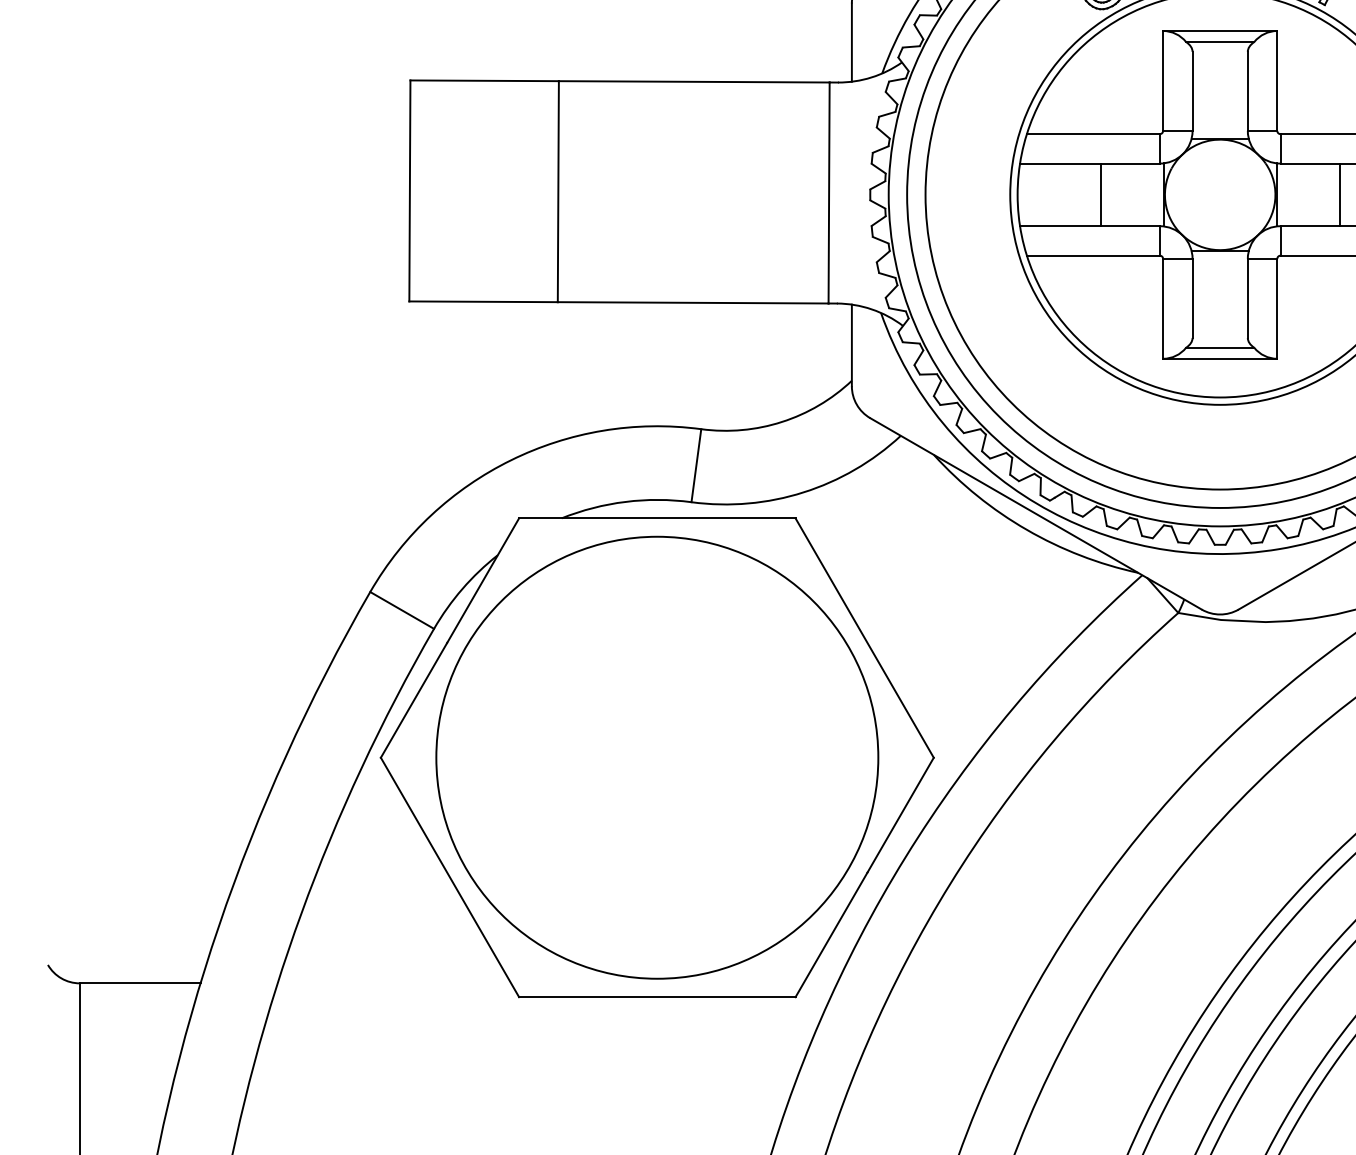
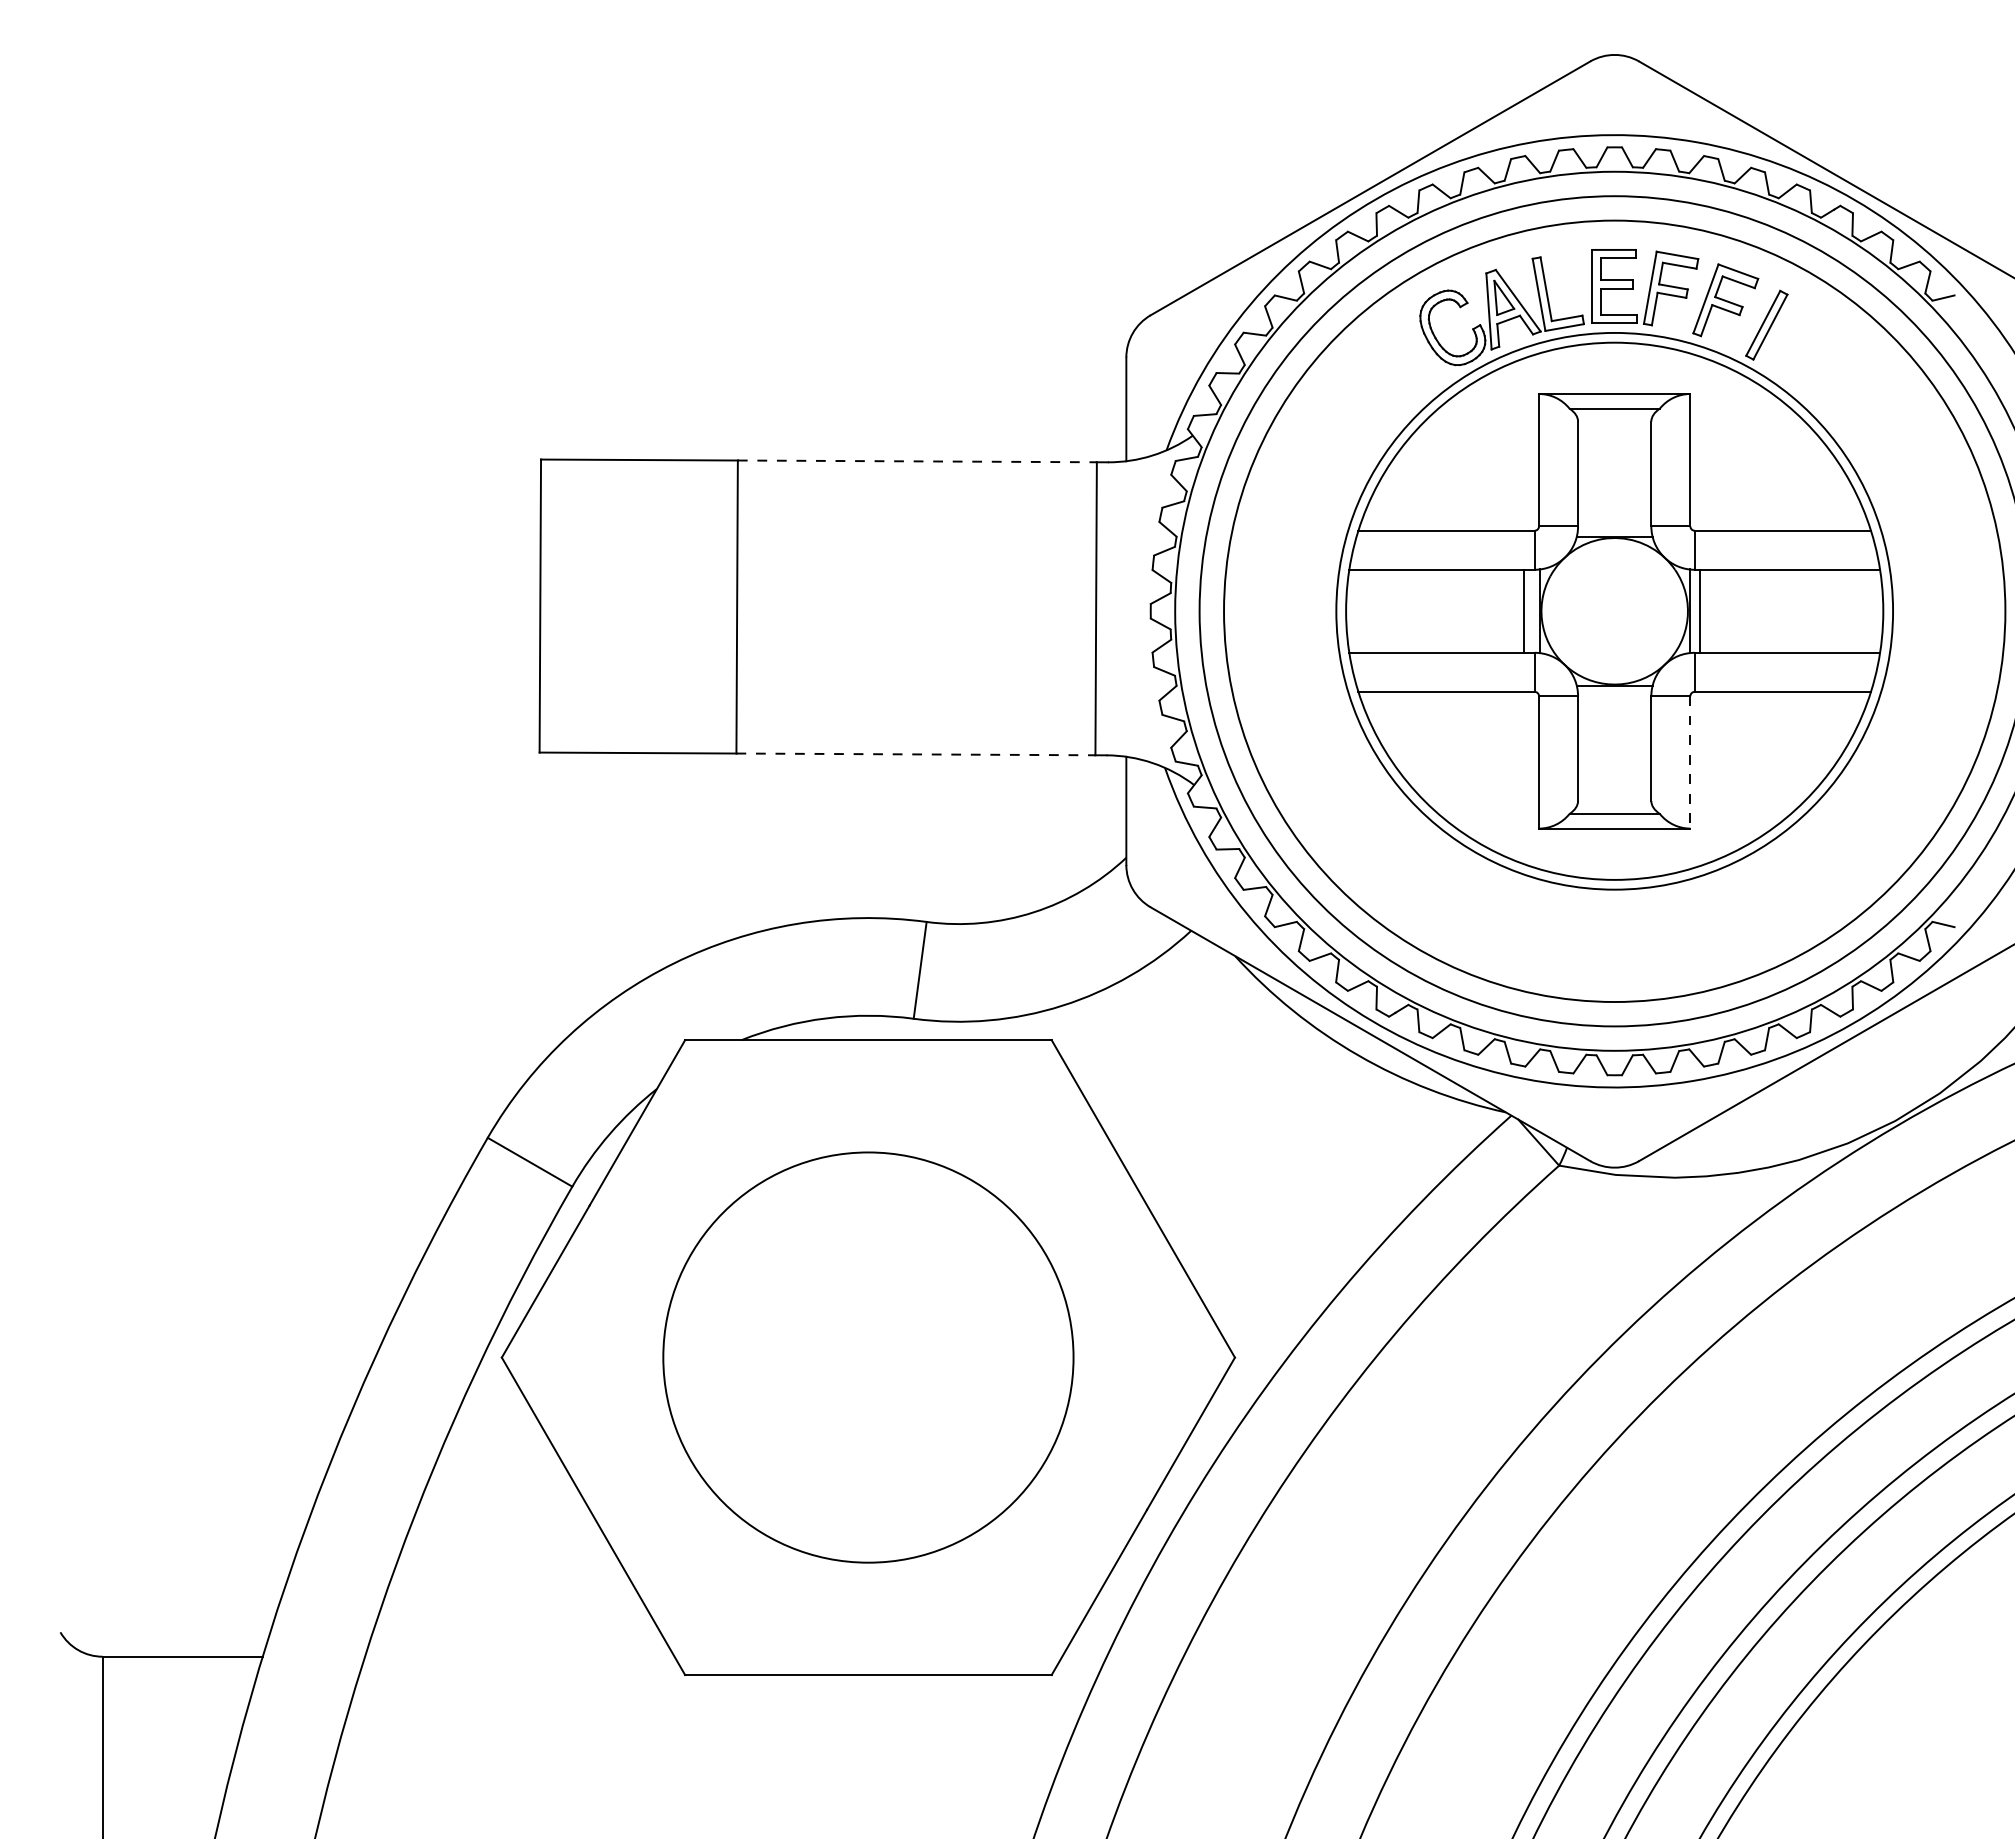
line: (694, 81) -> (917, 461), solid -> dashed
line: (1100, 194) -> (1523, 610), moved
line: (1339, 194) -> (1700, 610), moved
line: (692, 302) -> (915, 754), solid -> dashed
line: (1277, 308) -> (1690, 762), solid -> dashed
circle: (657, 757) -> (868, 1357), size x0.7

